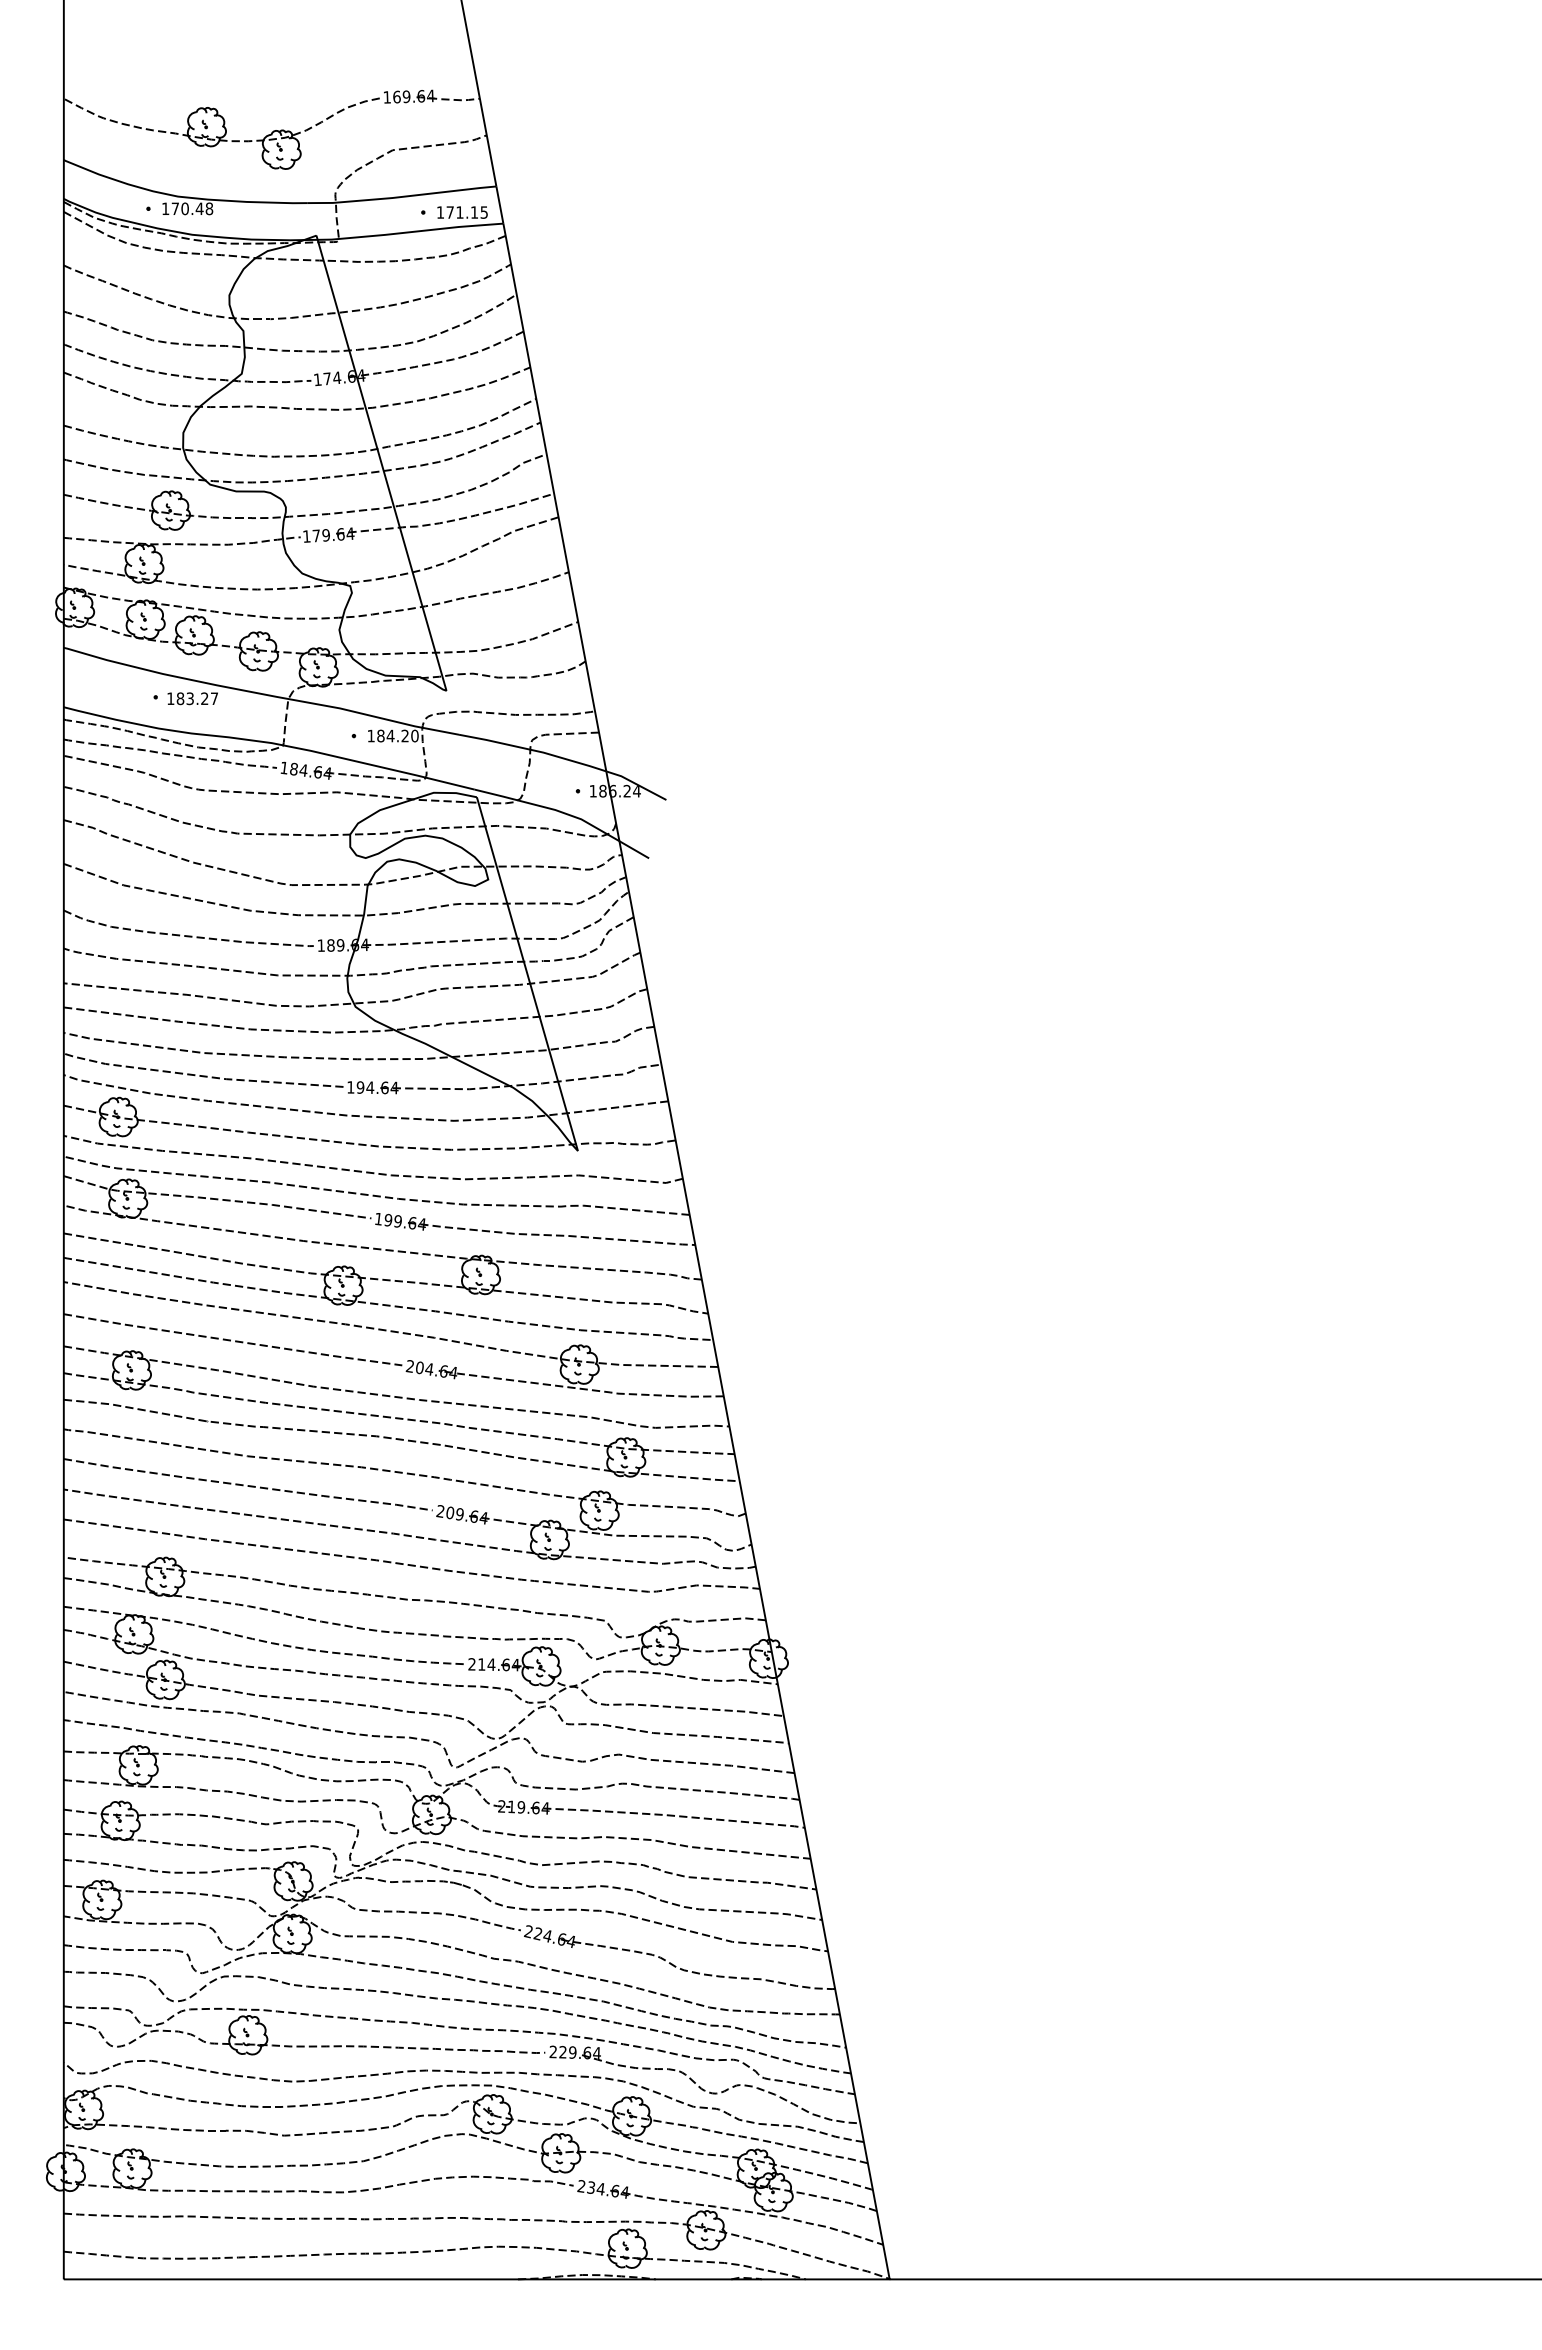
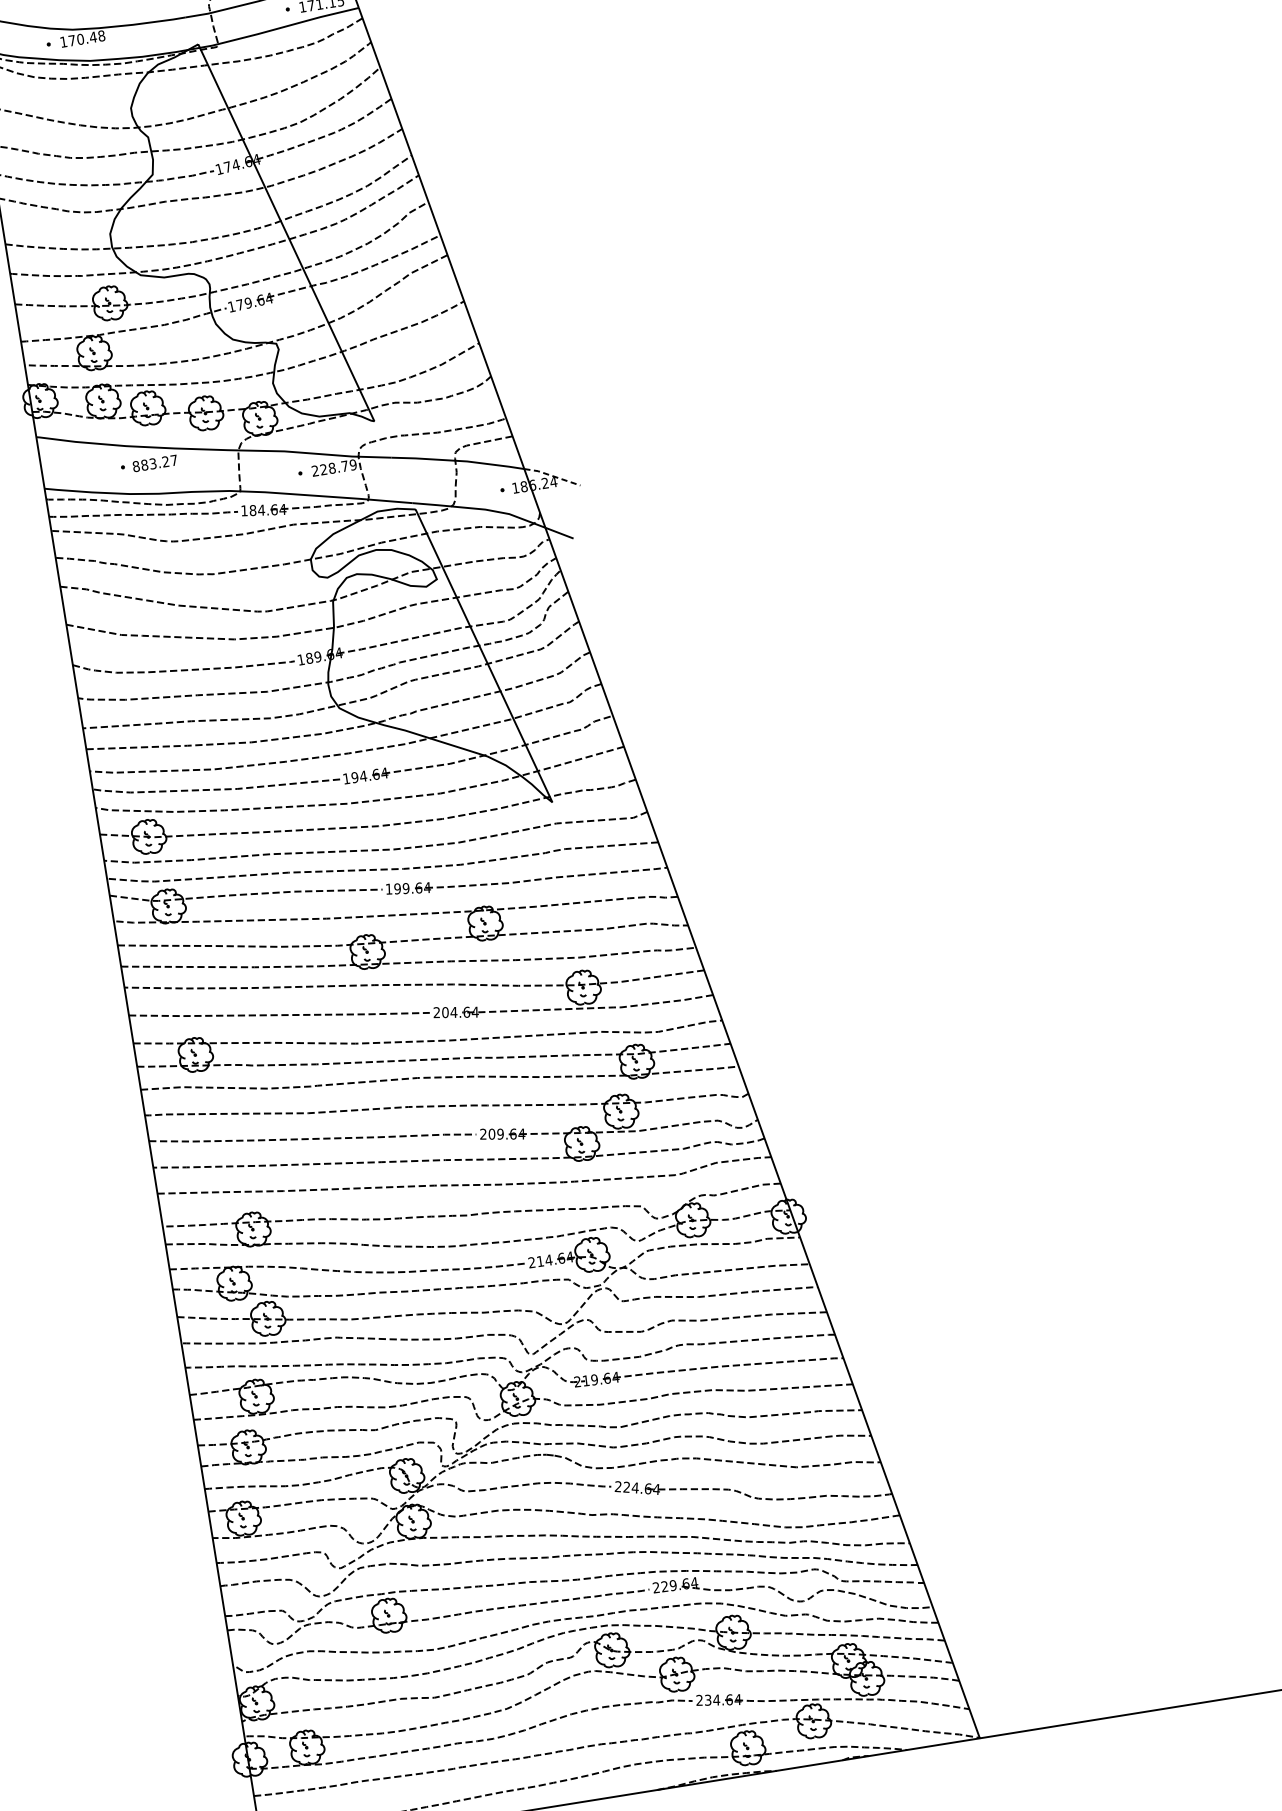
text: (170, 698) -> (135, 466), 183.27 -> 883.27
text: (392, 735) -> (333, 467), 184.20 -> 228.79
line: (636, 784) -> (552, 476), solid -> dashed

